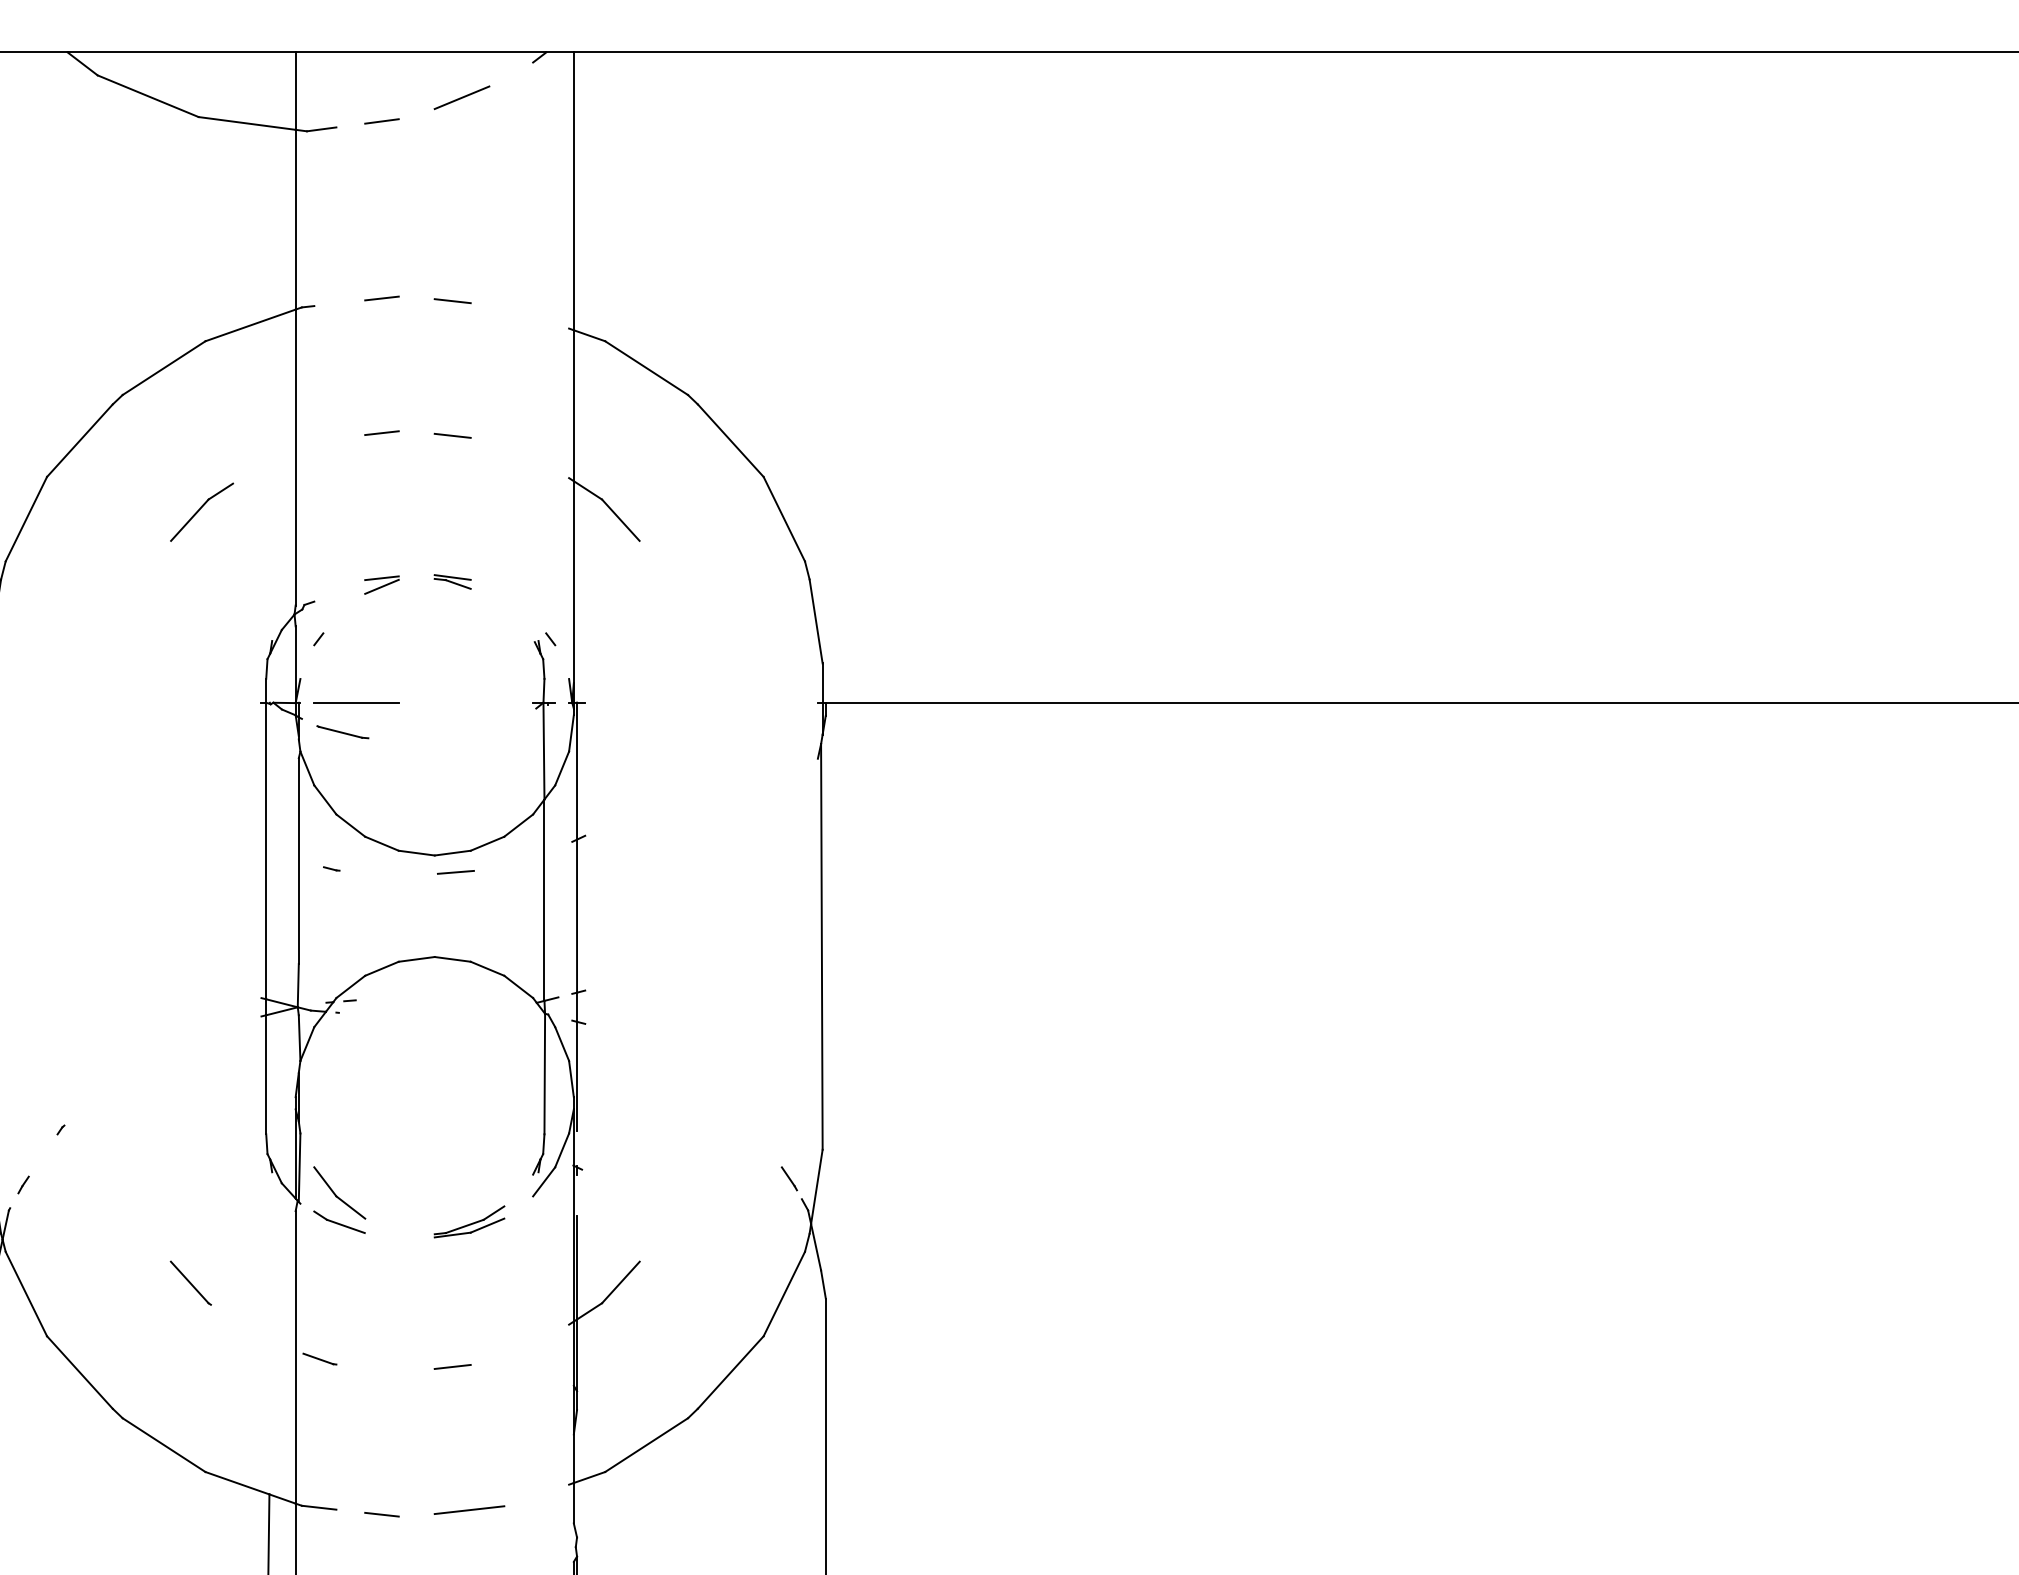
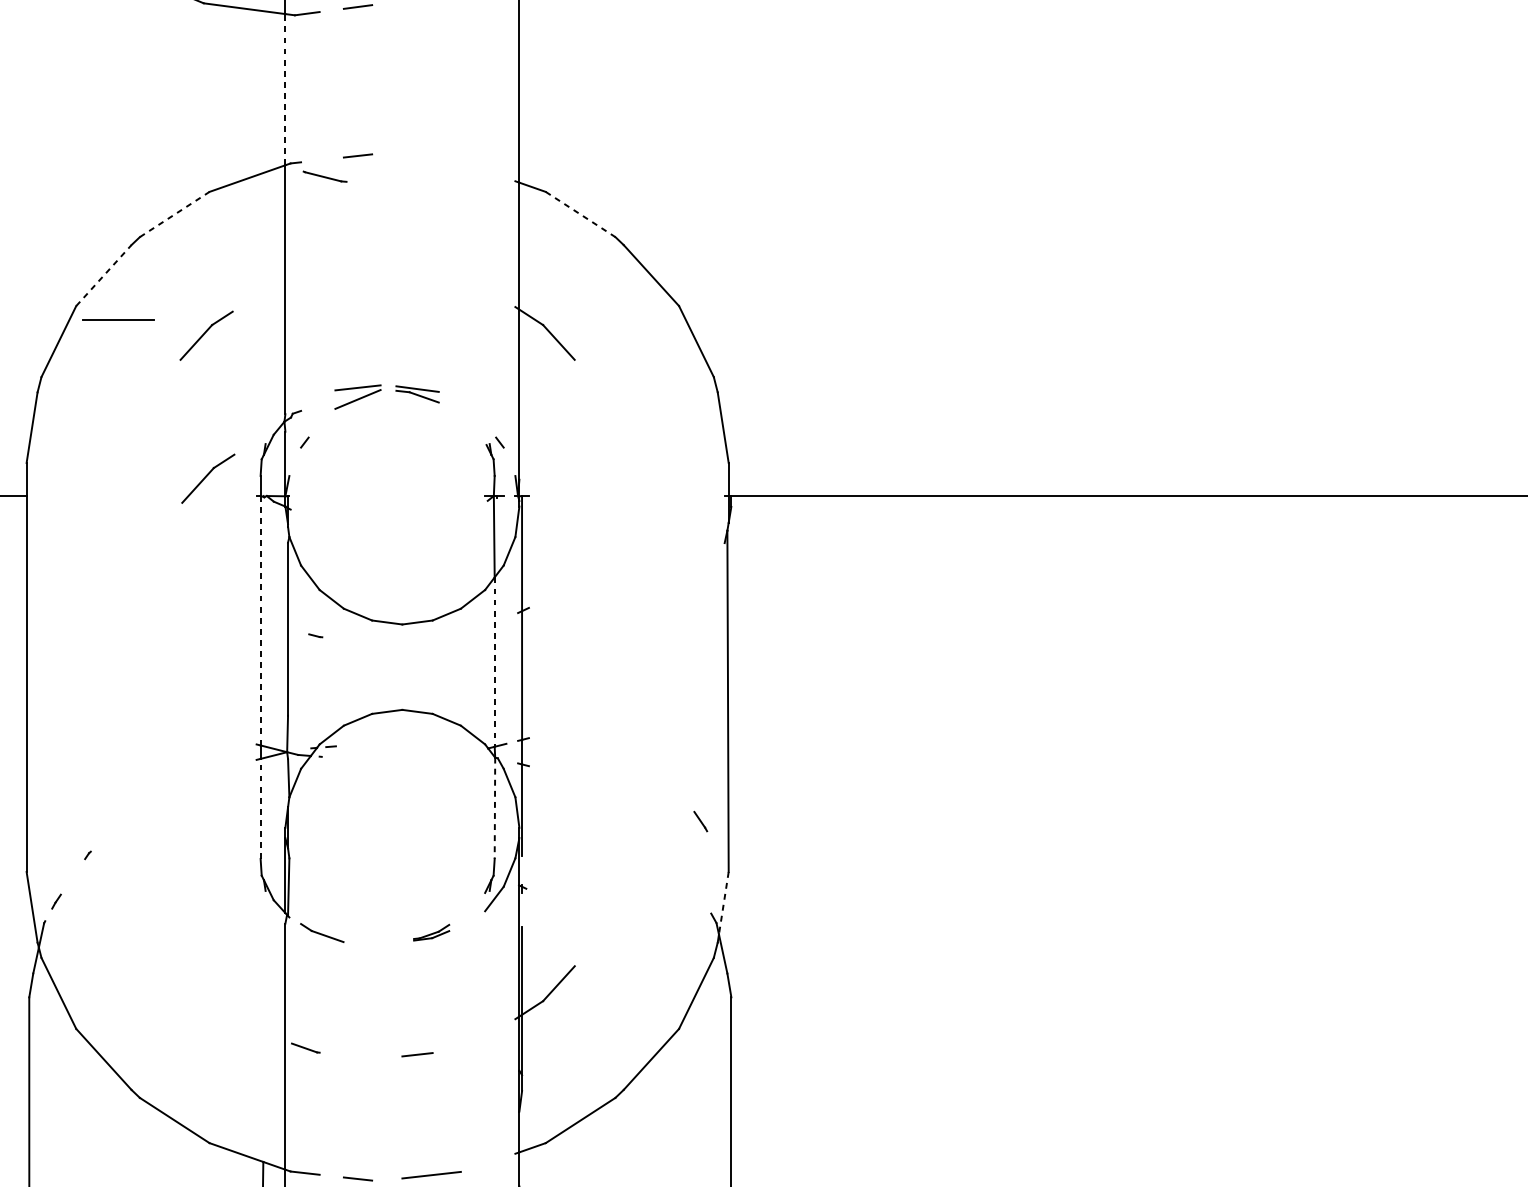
line: (295, 219) -> (285, 89), solid -> dashed
line: (452, 301) -> (417, 158), removed
line: (164, 367) -> (175, 213), solid -> dashed
line: (647, 368) -> (581, 214), solid -> dashed
line: (381, 433) -> (357, 269), removed
line: (452, 435) -> (417, 271), removed
line: (79, 440) -> (103, 275), solid -> dashed
part: (452, 581) -> (417, 394), size x1.4
part: (381, 584) -> (357, 396), size x1.6
part: (204, 681) -> (208, 478), added
line: (356, 702) -> (118, 319), moved
line: (342, 732) -> (324, 176), moved
line: (266, 850) -> (260, 620), solid -> dashed
line: (455, 871) -> (419, 637), removed
line: (544, 900) -> (494, 662), solid -> dashed
line: (266, 1074) -> (260, 808), solid -> dashed
line: (544, 1074) -> (494, 808), solid -> dashed
line: (788, 1178) -> (699, 821), moved
line: (816, 1186) -> (723, 902), solid -> dashed
part: (339, 1192) -> (322, 907), removed
part: (469, 1221) -> (431, 932), size x0.6
line: (190, 1282) -> (196, 983), removed

